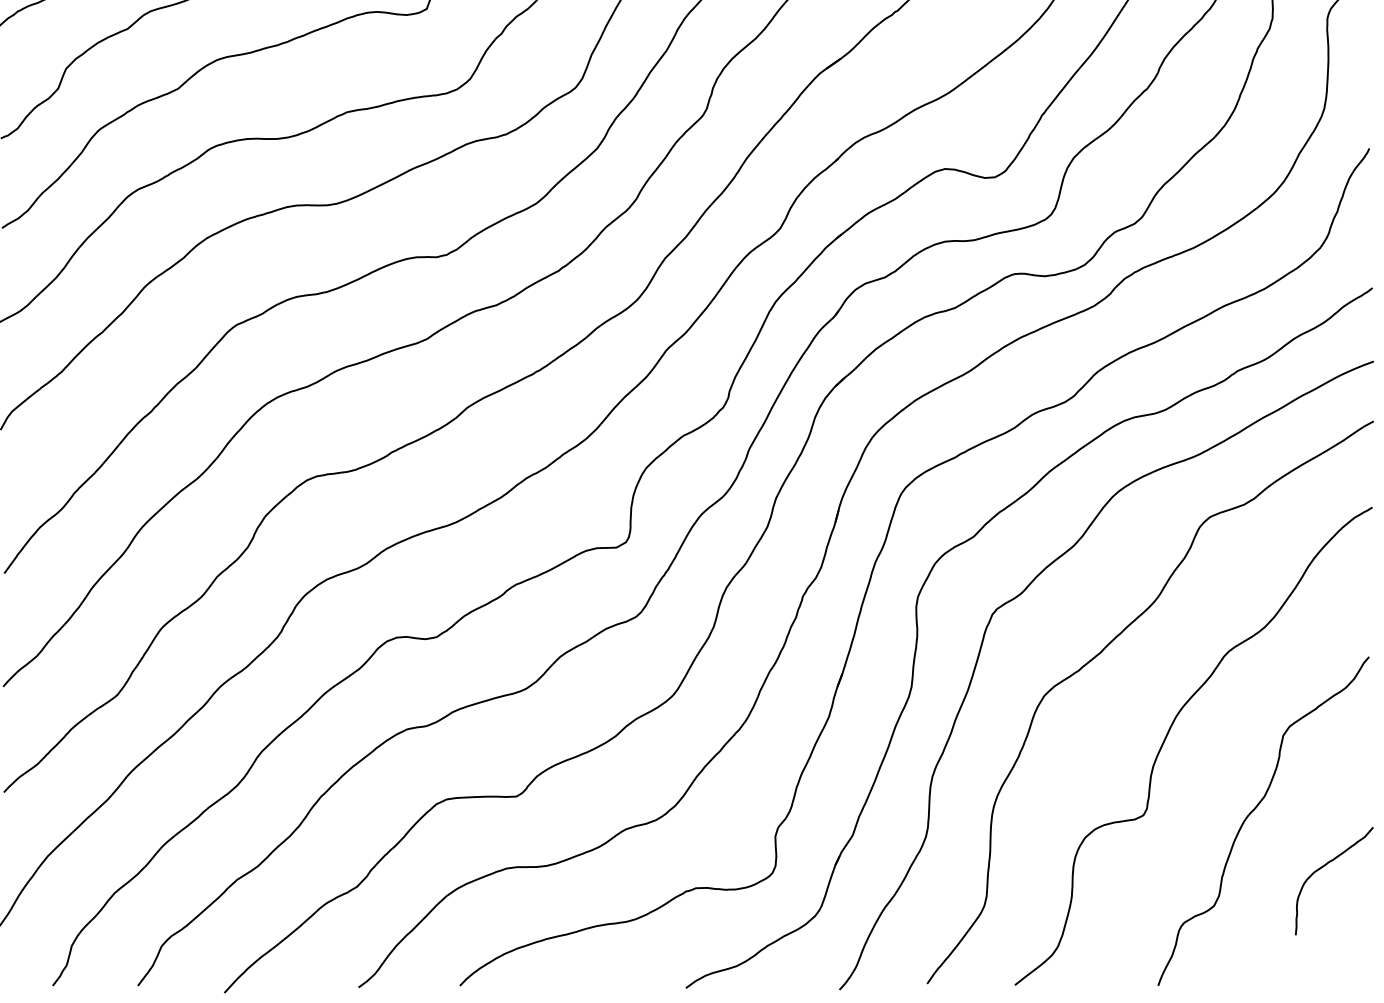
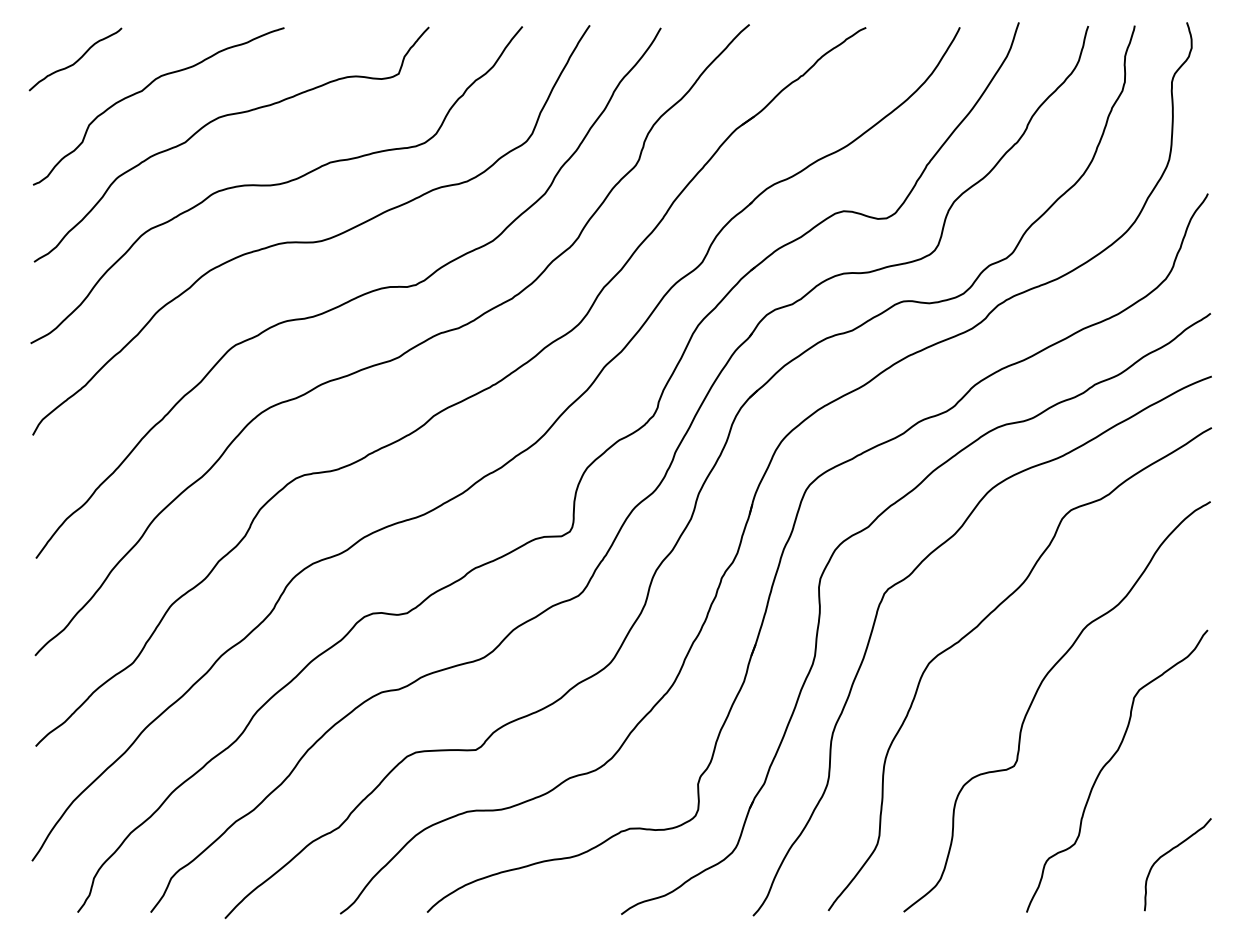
curve: (1324, 867) -> (1169, 852), moved

